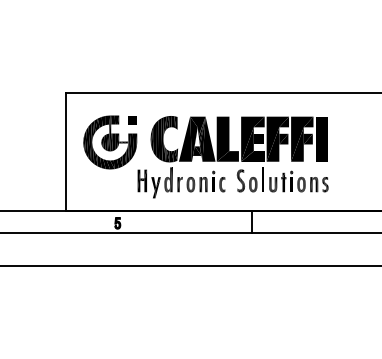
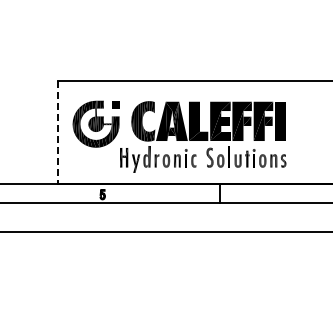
line: (65, 151) -> (57, 132), solid -> dashed

